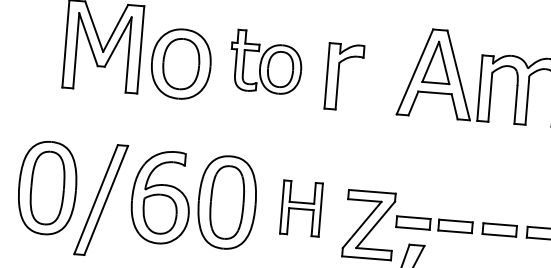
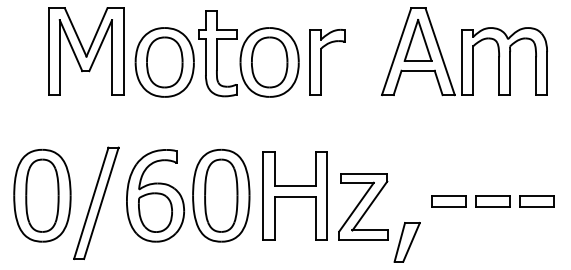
part: (266, 61) -> (248, 53), size x1.43
part: (300, 208) -> (294, 195), size x1.67
part: (412, 223) -> (406, 201), removed

